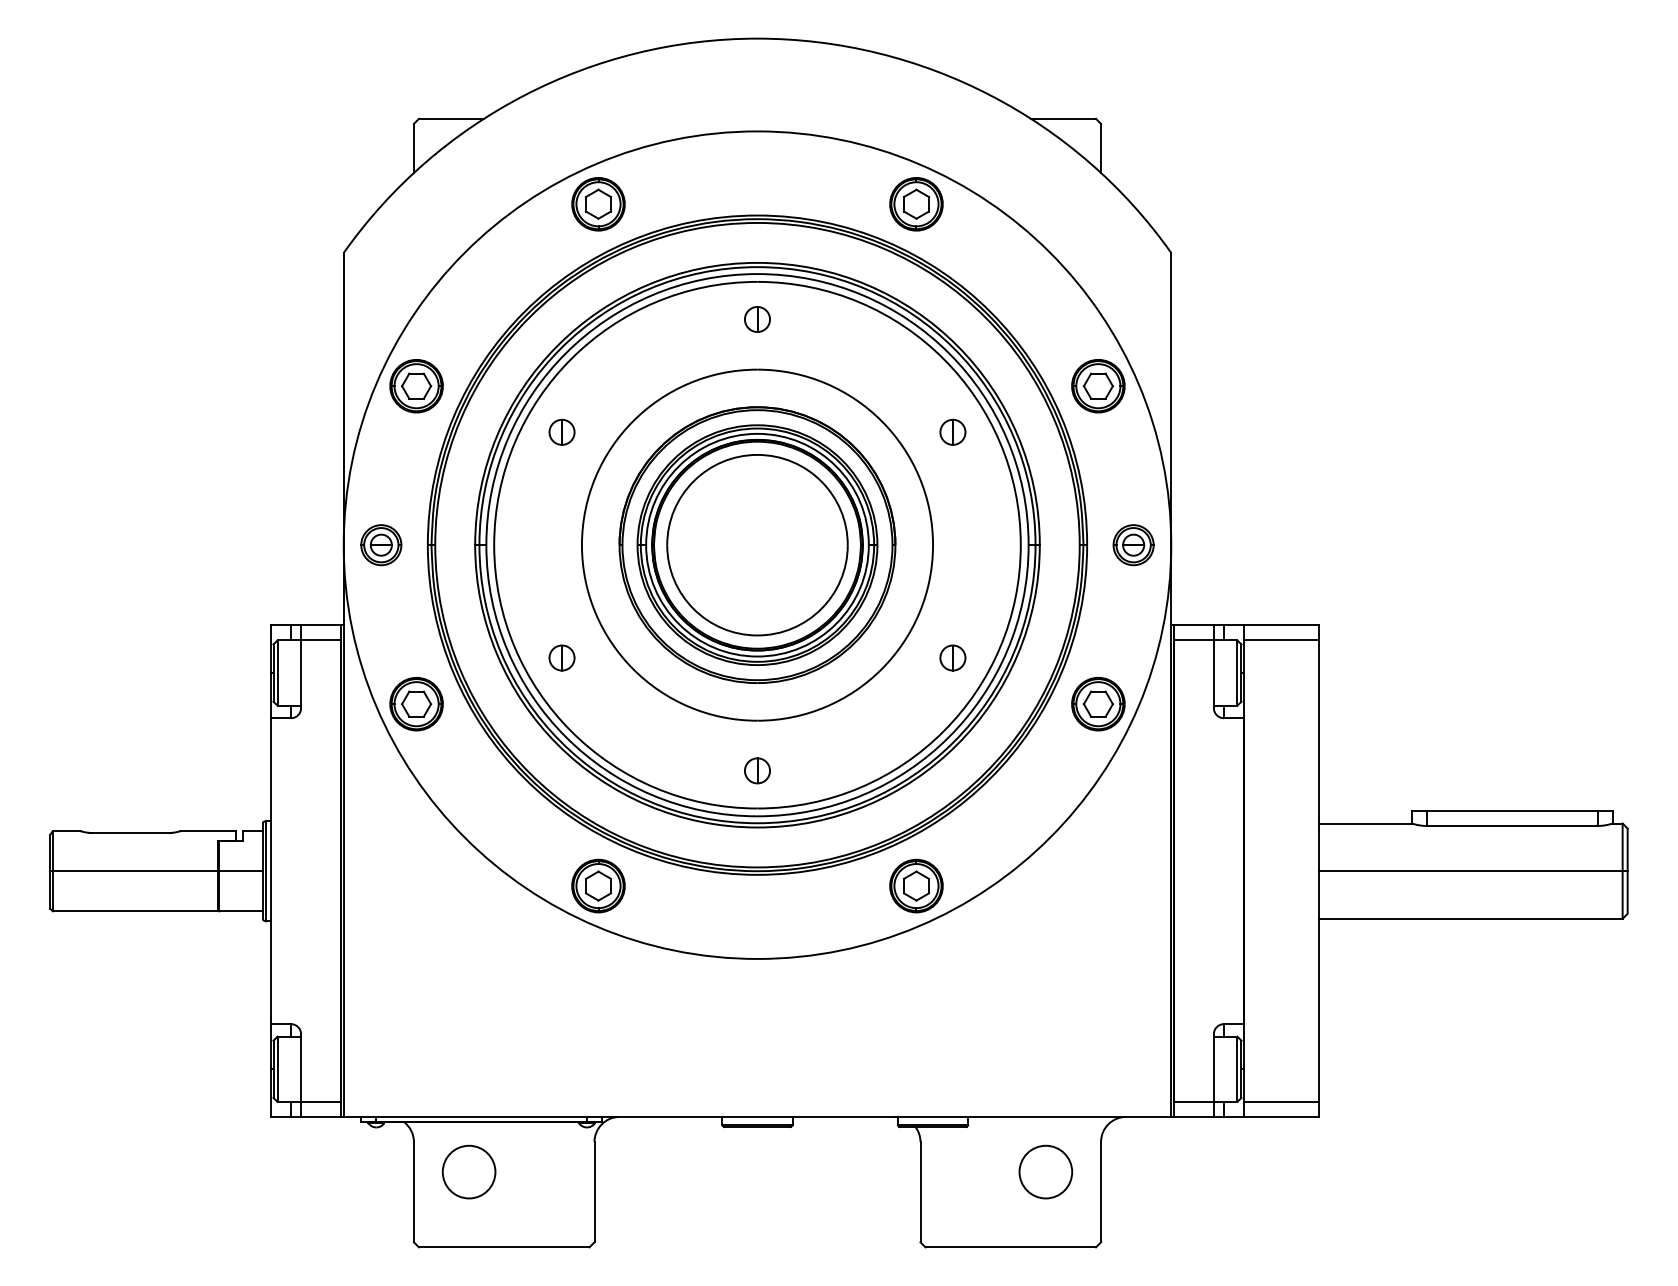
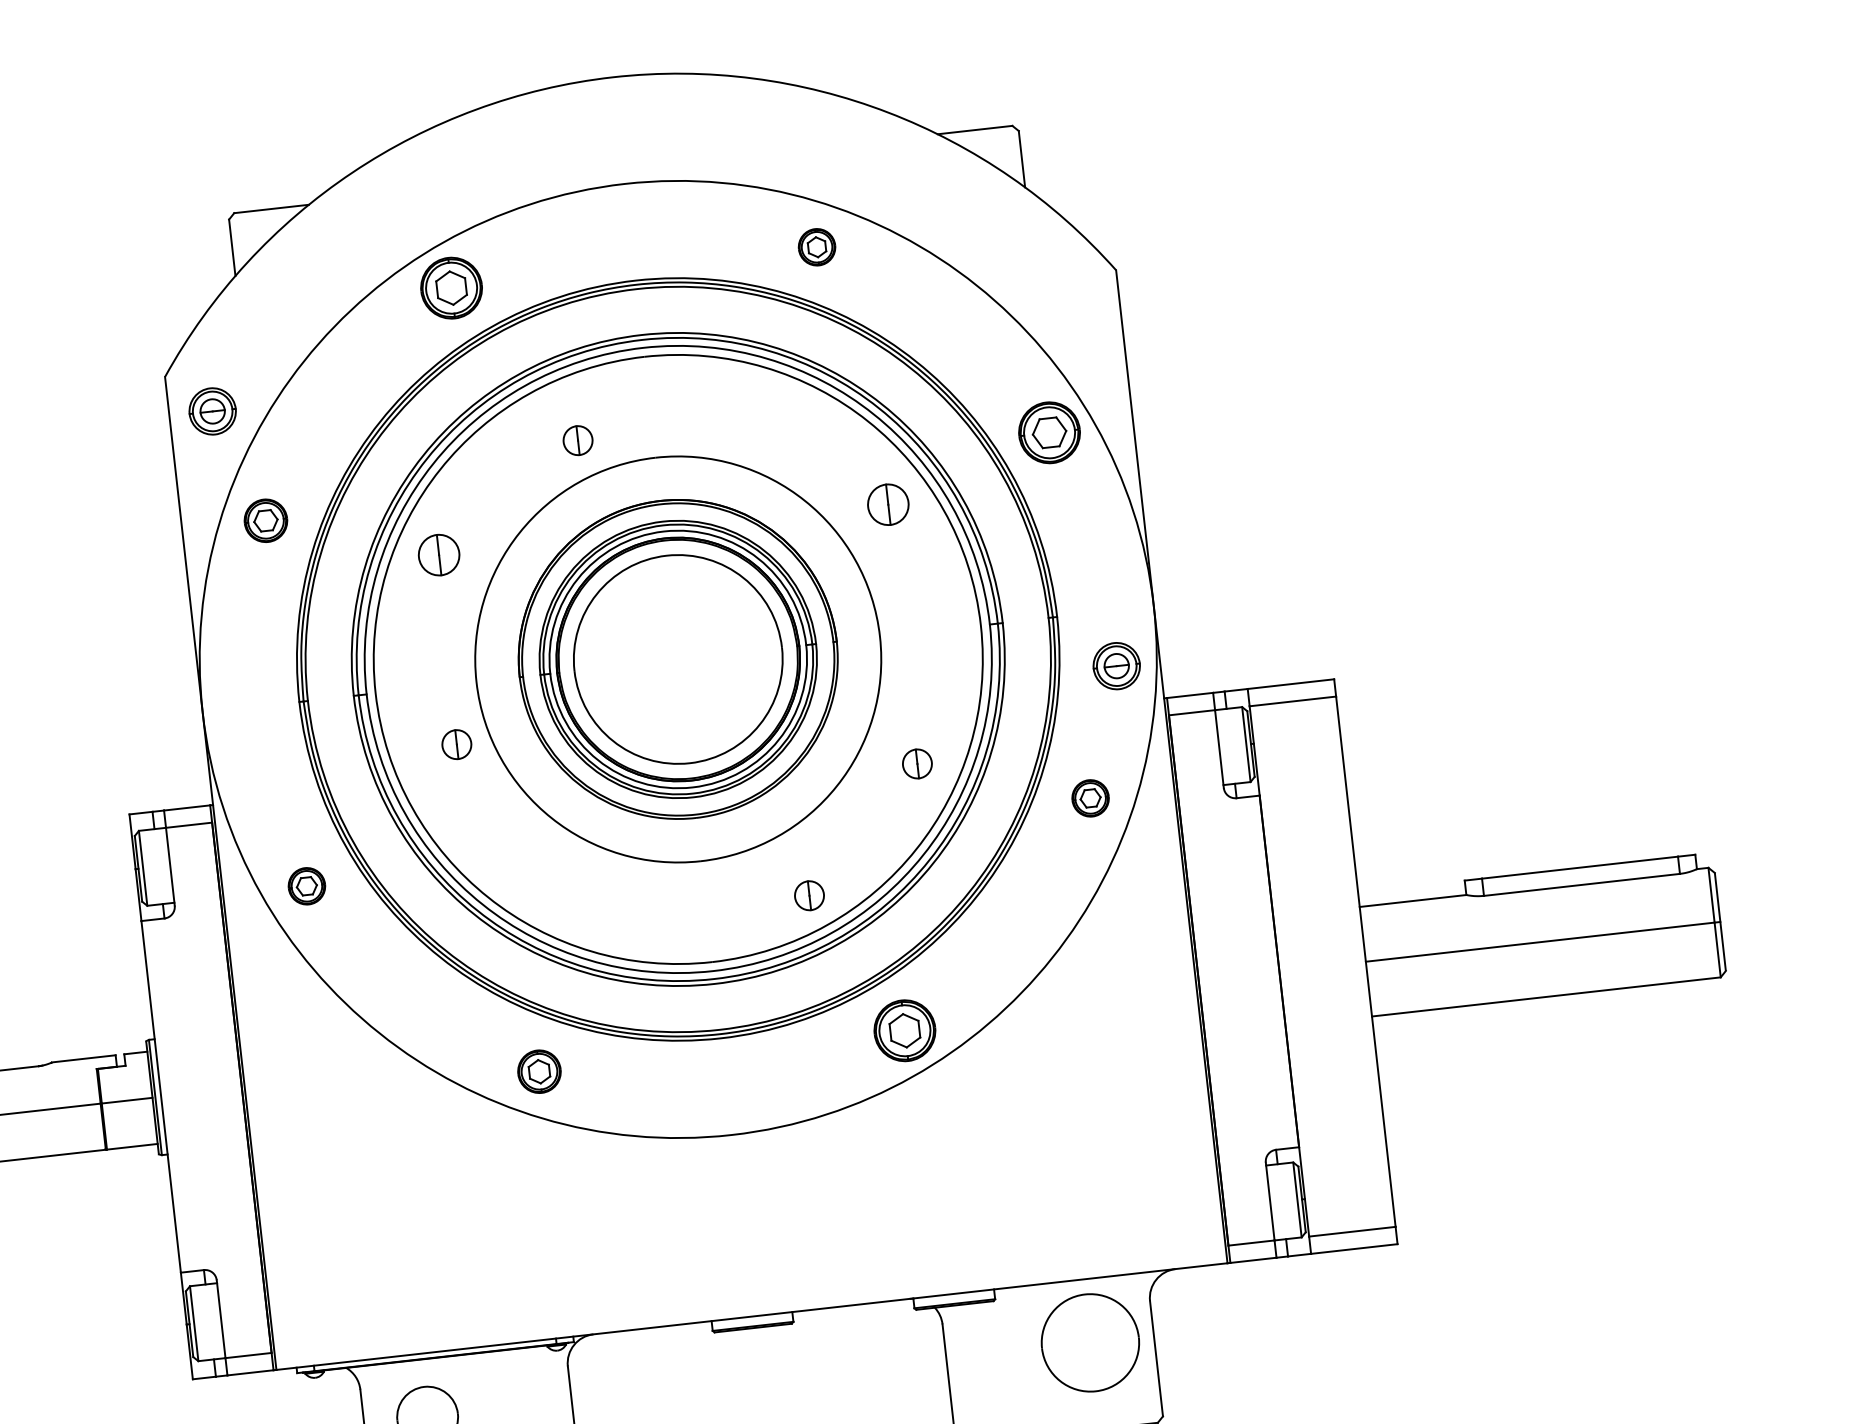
part: (916, 204) -> (817, 247), size x0.6
part: (757, 319) -> (578, 440), moved
part: (416, 386) -> (265, 521), size x0.7
part: (561, 431) -> (438, 554), size x1.4
part: (952, 431) -> (887, 503), size x1.4
part: (381, 545) -> (212, 411), moved
part: (1133, 545) -> (1116, 666), moved
part: (561, 657) -> (456, 744), moved
part: (416, 704) -> (306, 886), size x0.6
part: (1098, 704) -> (1090, 798), size x0.6
part: (757, 770) -> (809, 895), moved
part: (598, 885) -> (539, 1071), size x0.7
part: (1045, 1171) -> (1090, 1342), size x1.6

